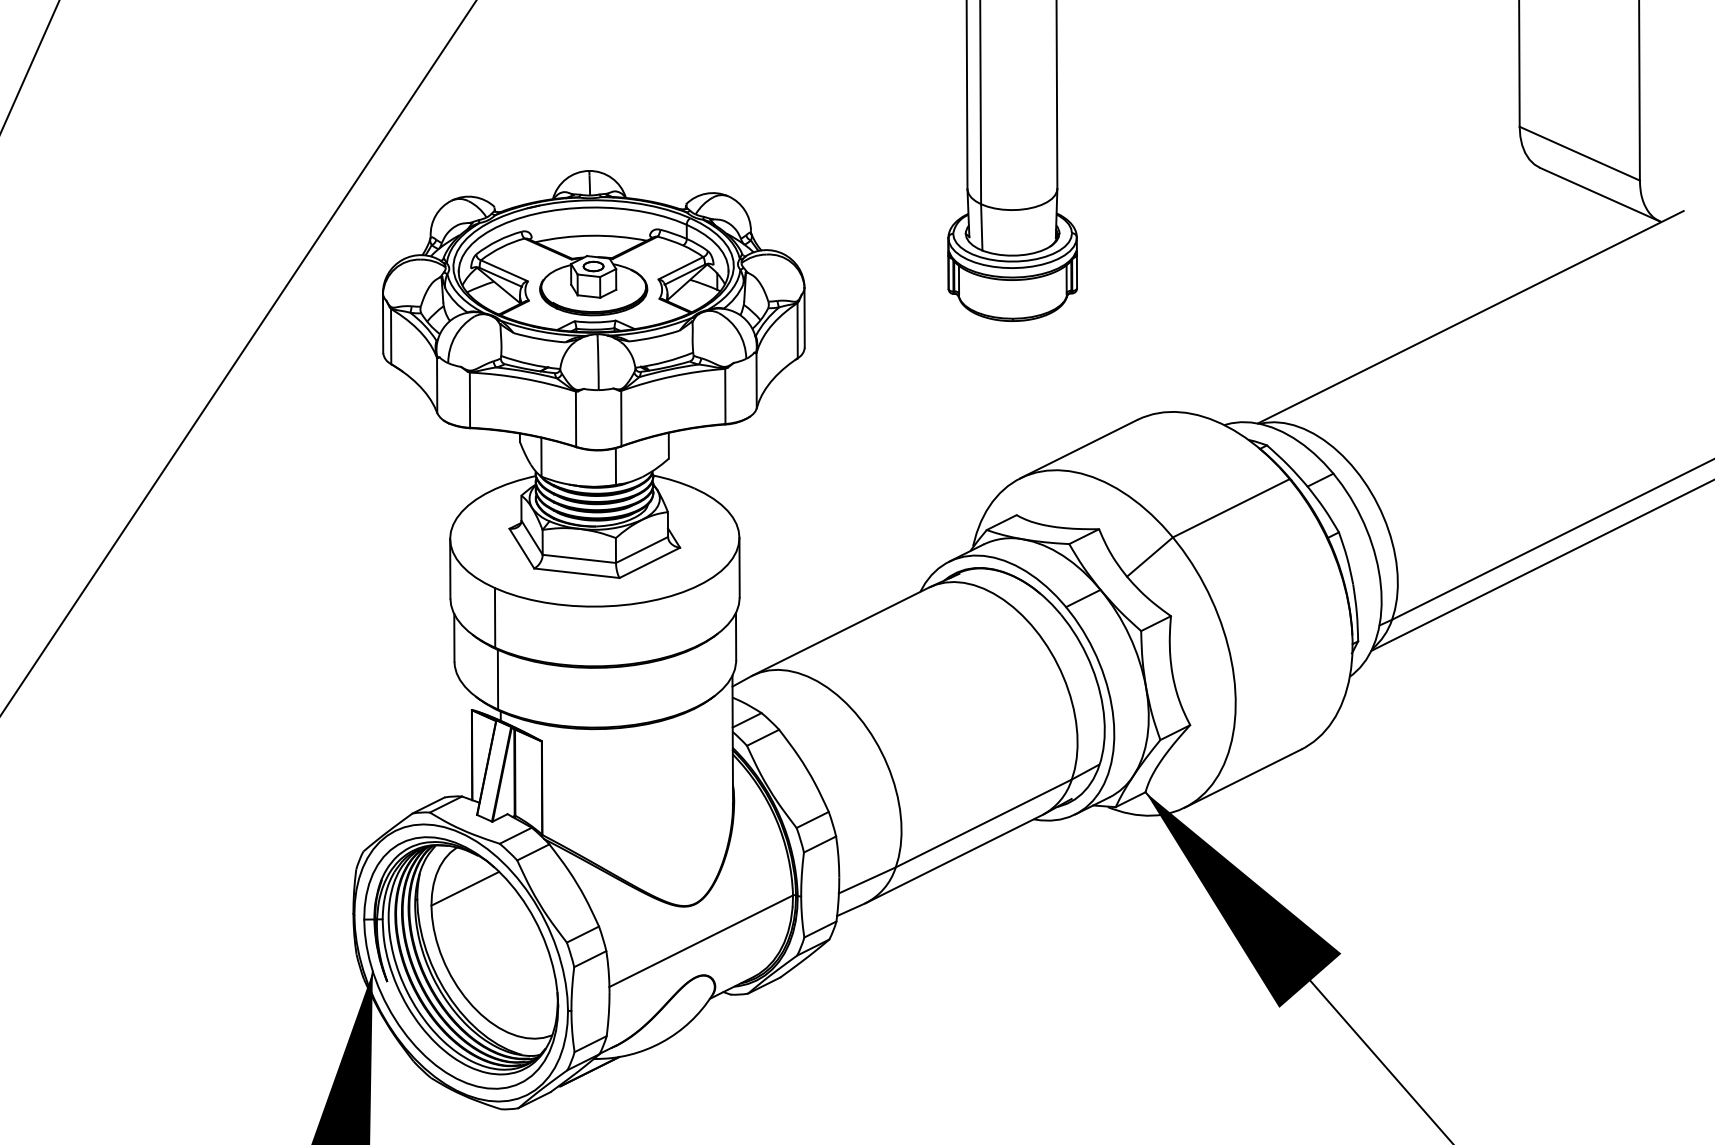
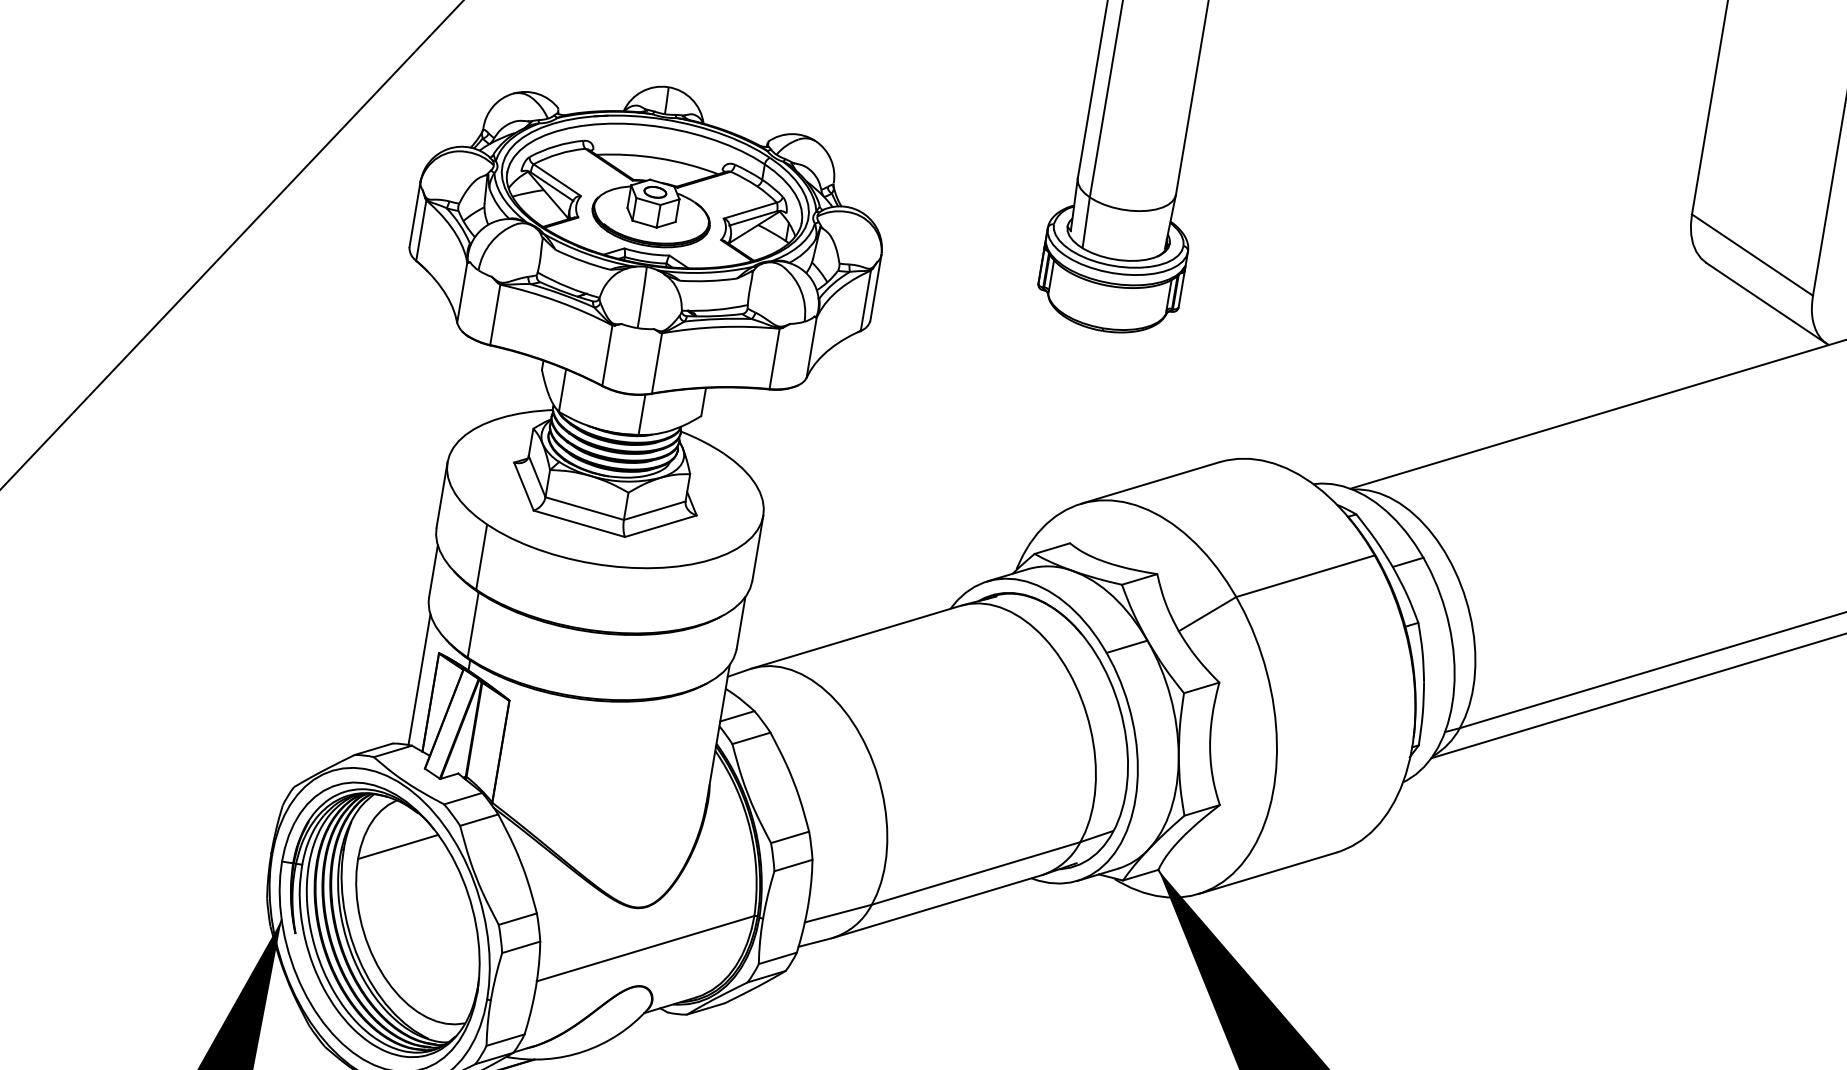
line: (458, 736) -> (419, 679), added

